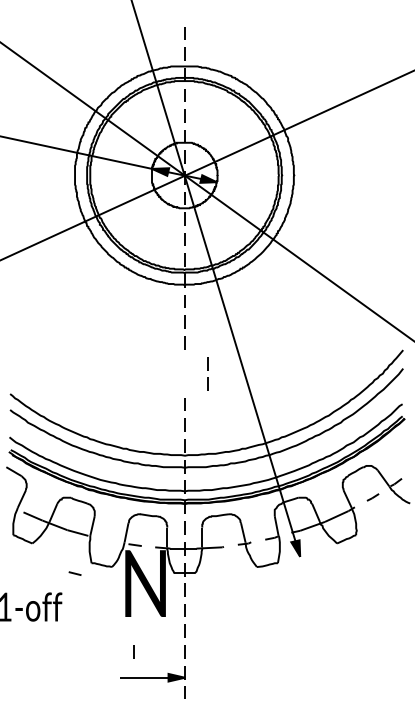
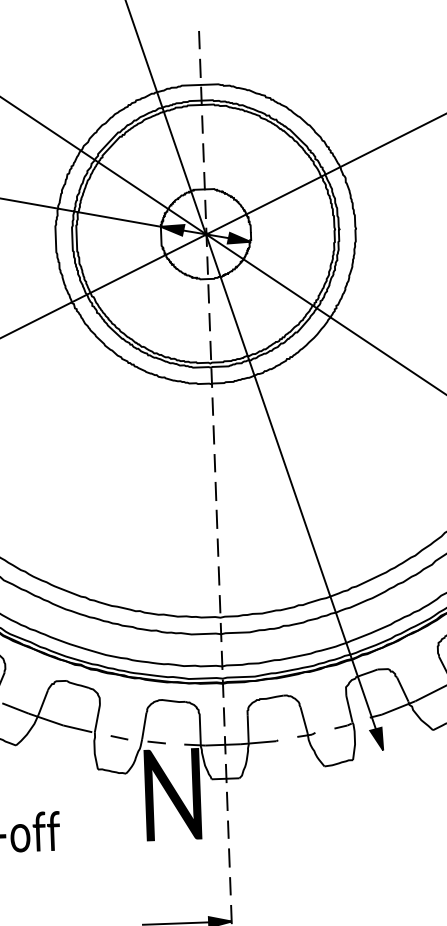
line: (207, 370) -> (215, 501), moved
line: (74, 573) -> (118, 737), moved
line: (133, 651) -> (159, 888), removed

